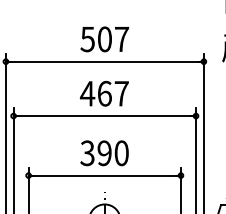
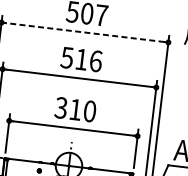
line: (104, 61) -> (84, 32), solid -> dashed
text: (103, 93) -> (80, 59), 467 -> 516
text: (104, 153) -> (75, 109), 390 -> 310

